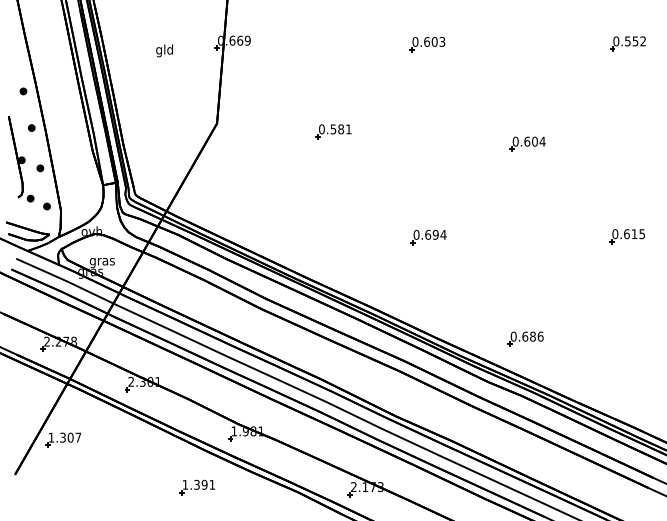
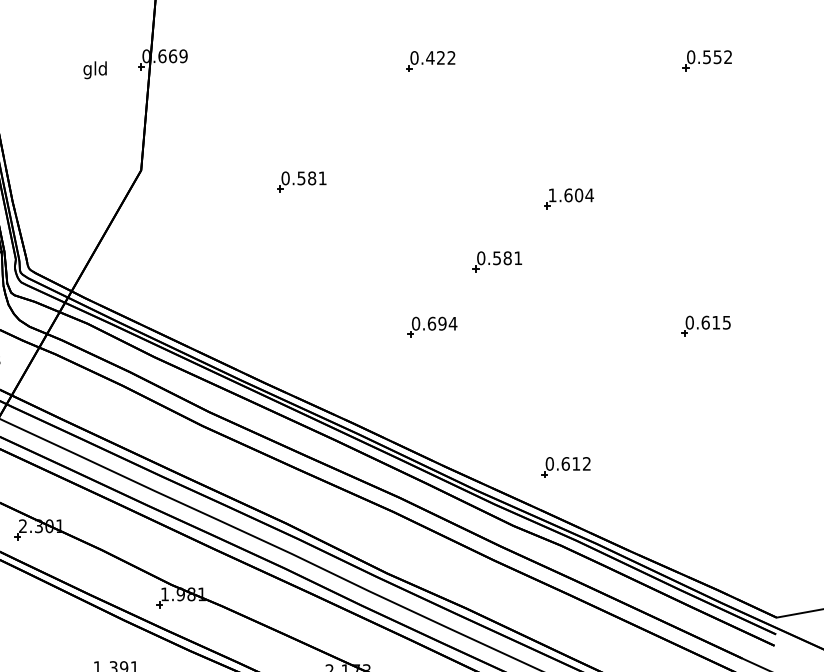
text: (434, 41) -> (440, 57), 0.603 -> 0.422
text: (164, 50) -> (94, 69), moved
text: (515, 141) -> (552, 195), 0.604 -> 1.604
part: (475, 189) -> (497, 261), added
text: (536, 336) -> (581, 463), 0.686 -> 0.612

